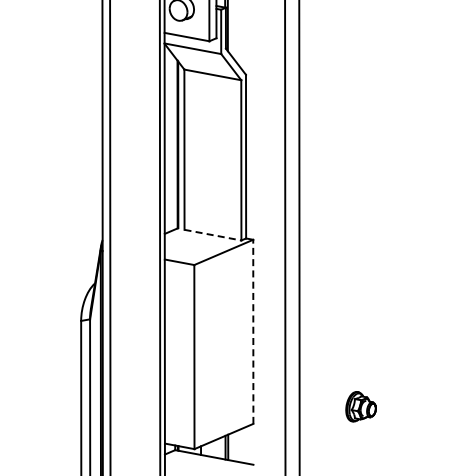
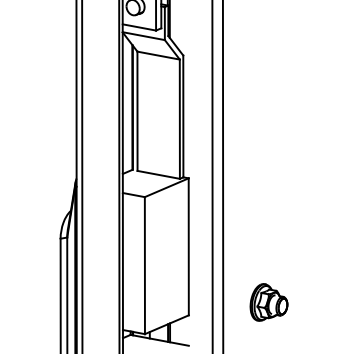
line: (212, 235) -> (158, 175), dashed -> solid
line: (253, 331) -> (188, 246), dashed -> solid
part: (360, 406) -> (268, 302), size x1.67

